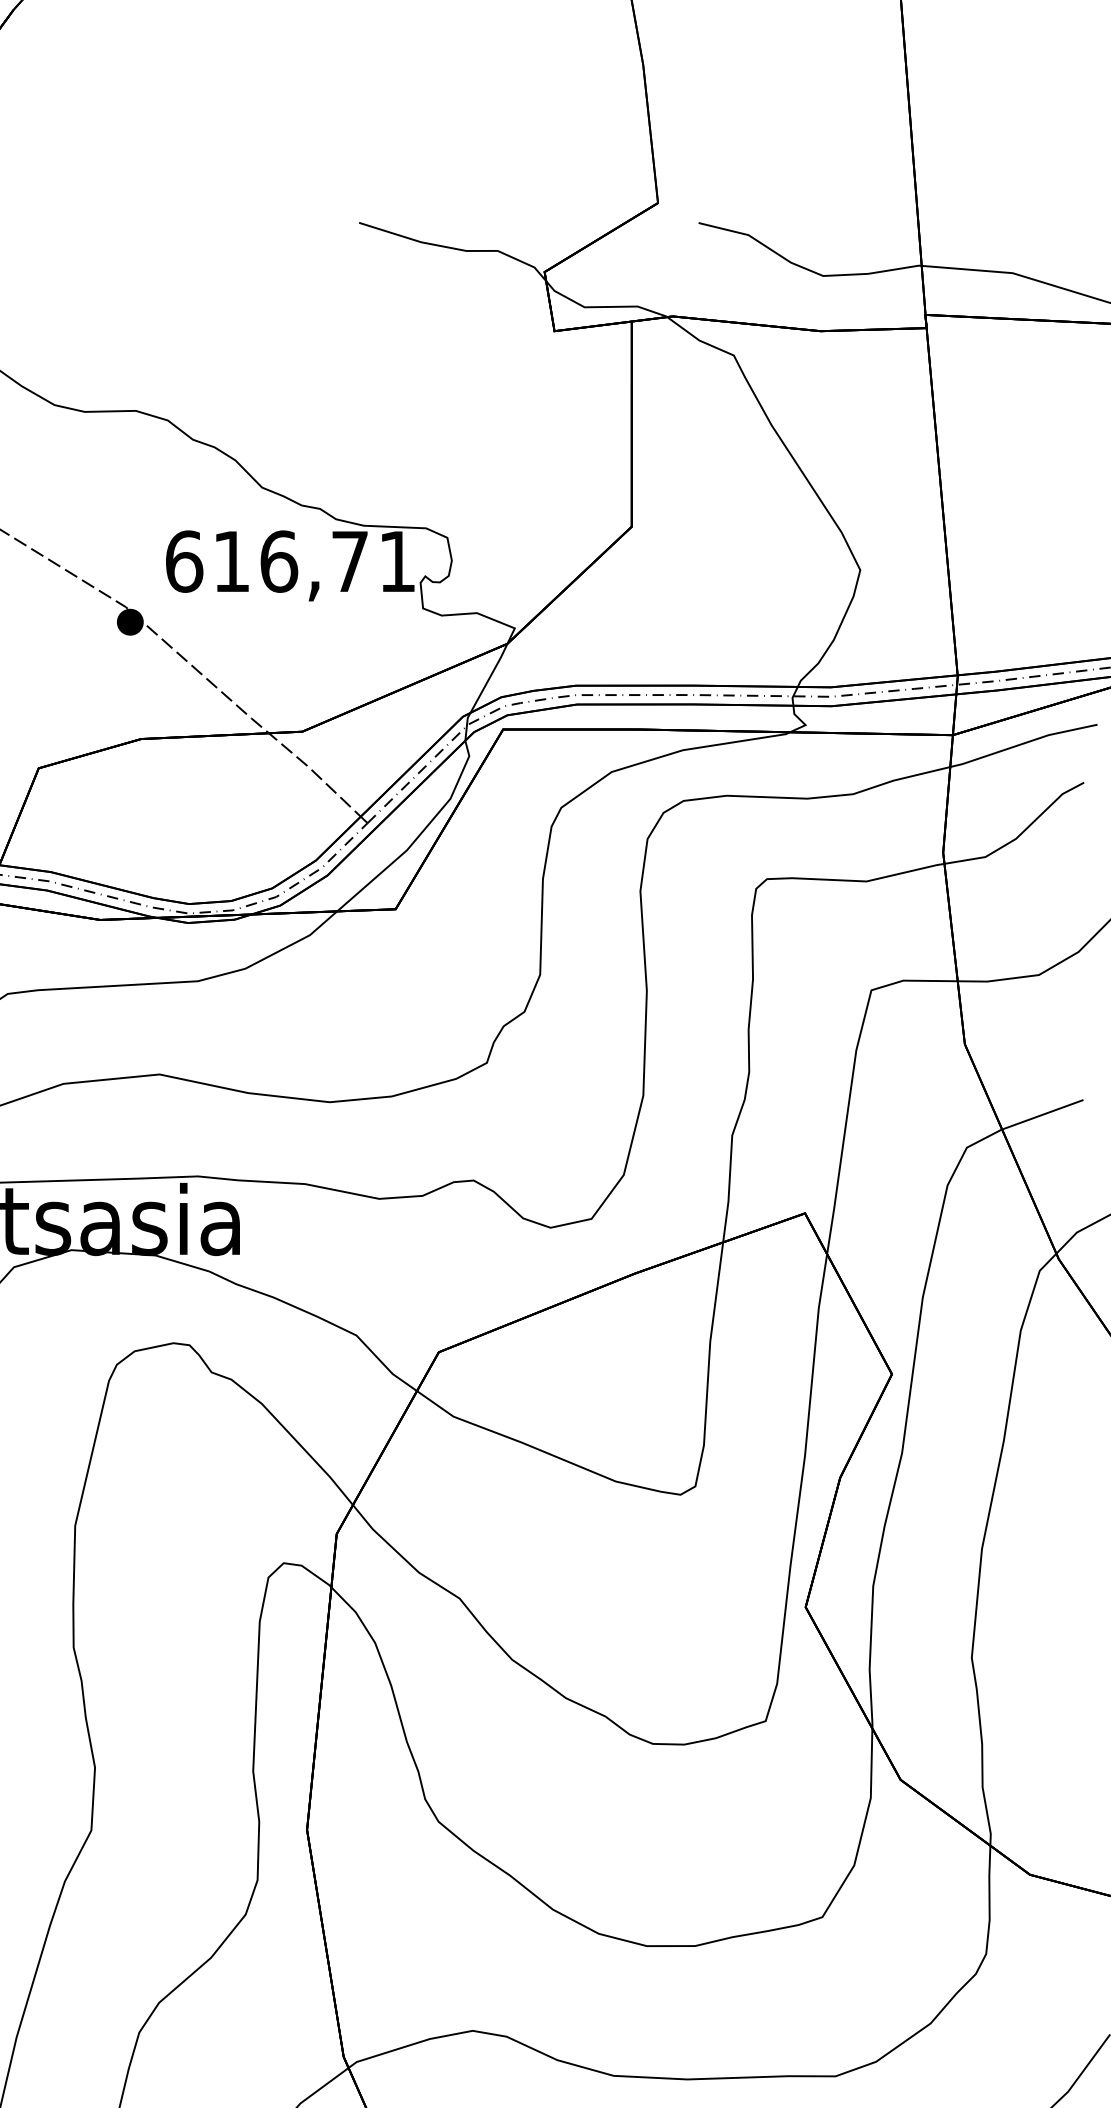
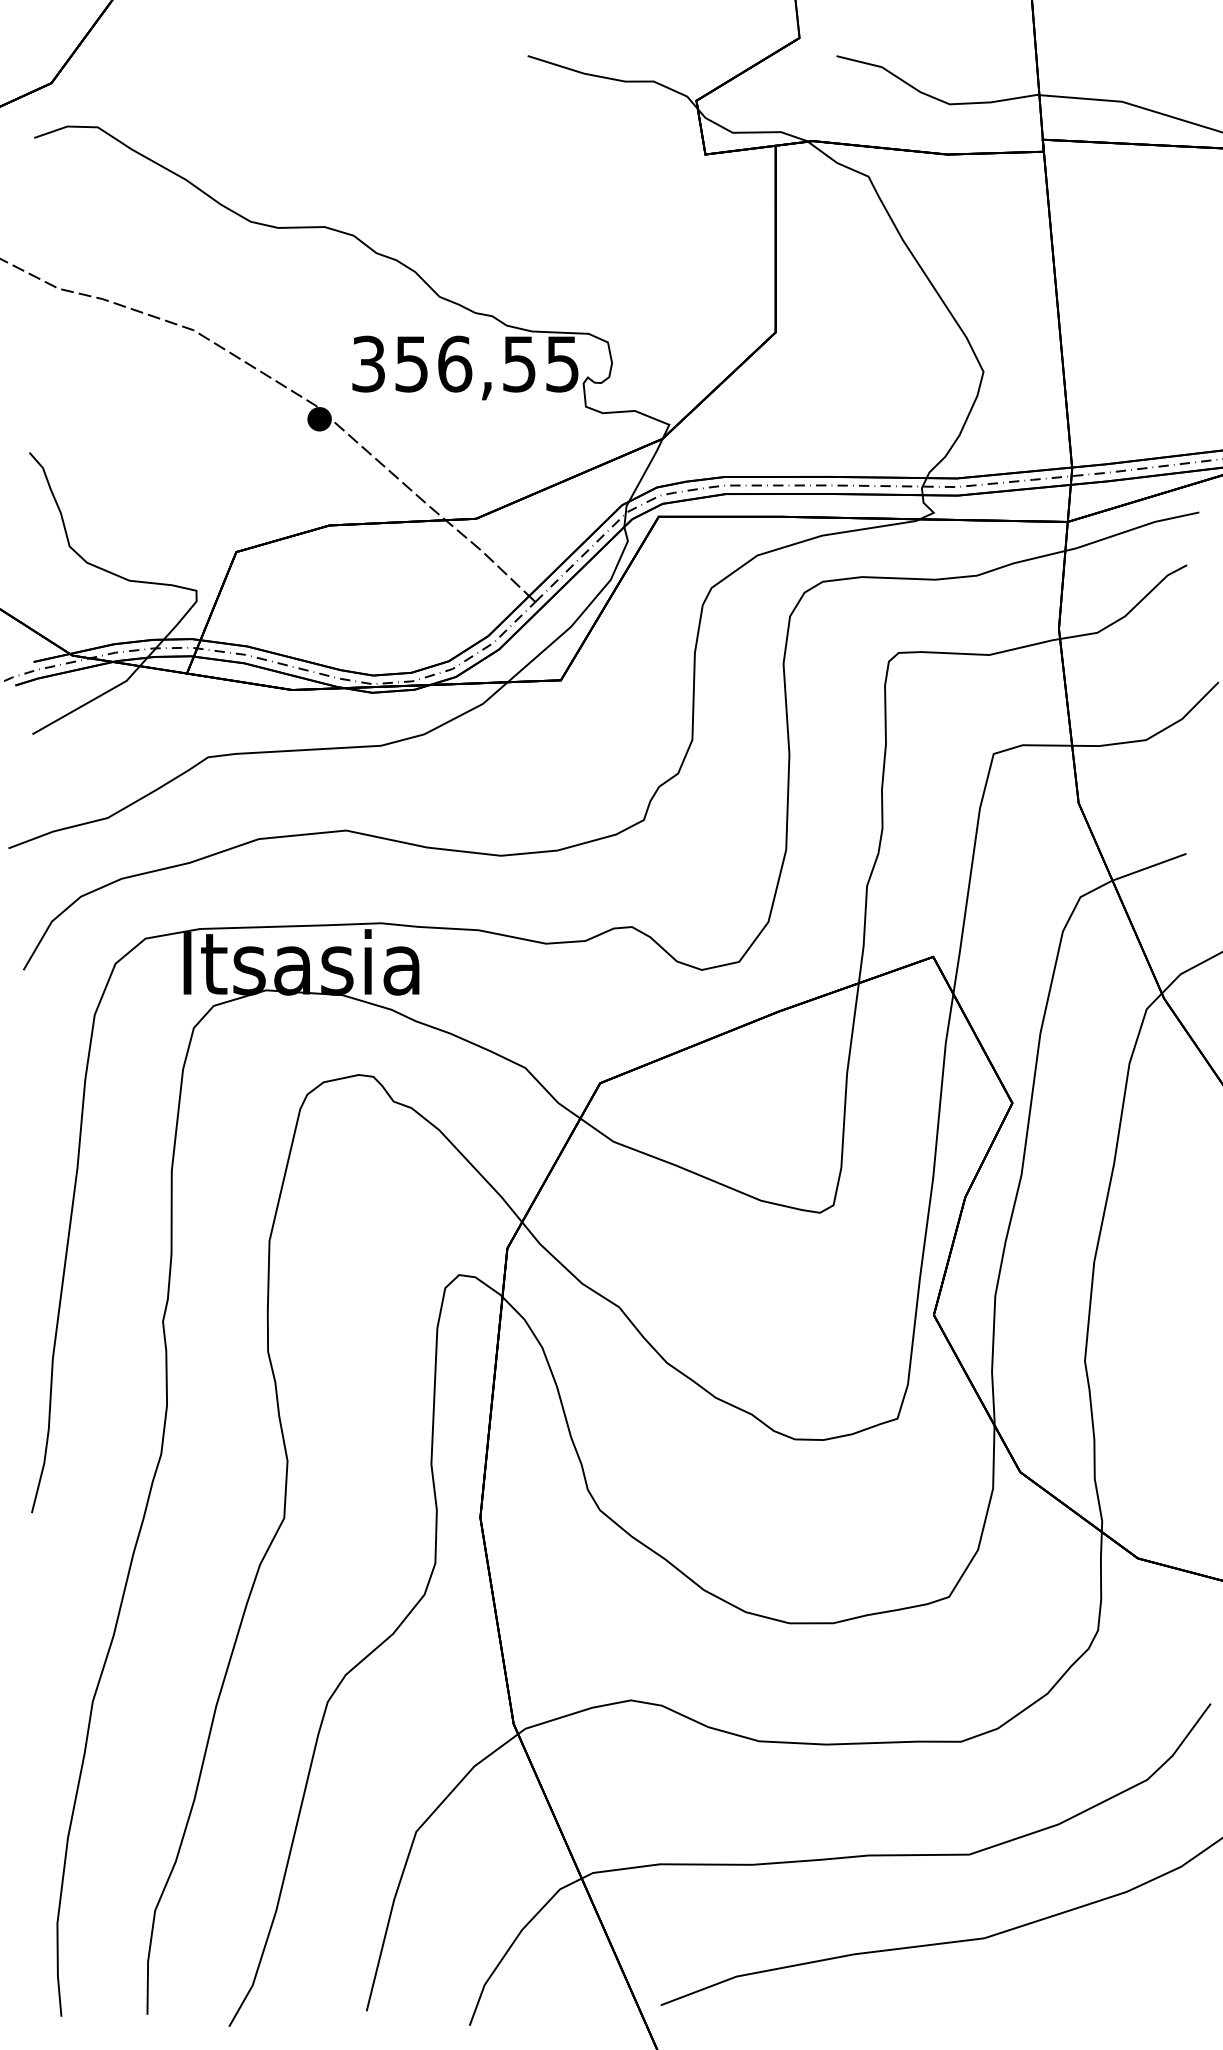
text: (290, 560) -> (465, 363), 616,71 -> 356,55

